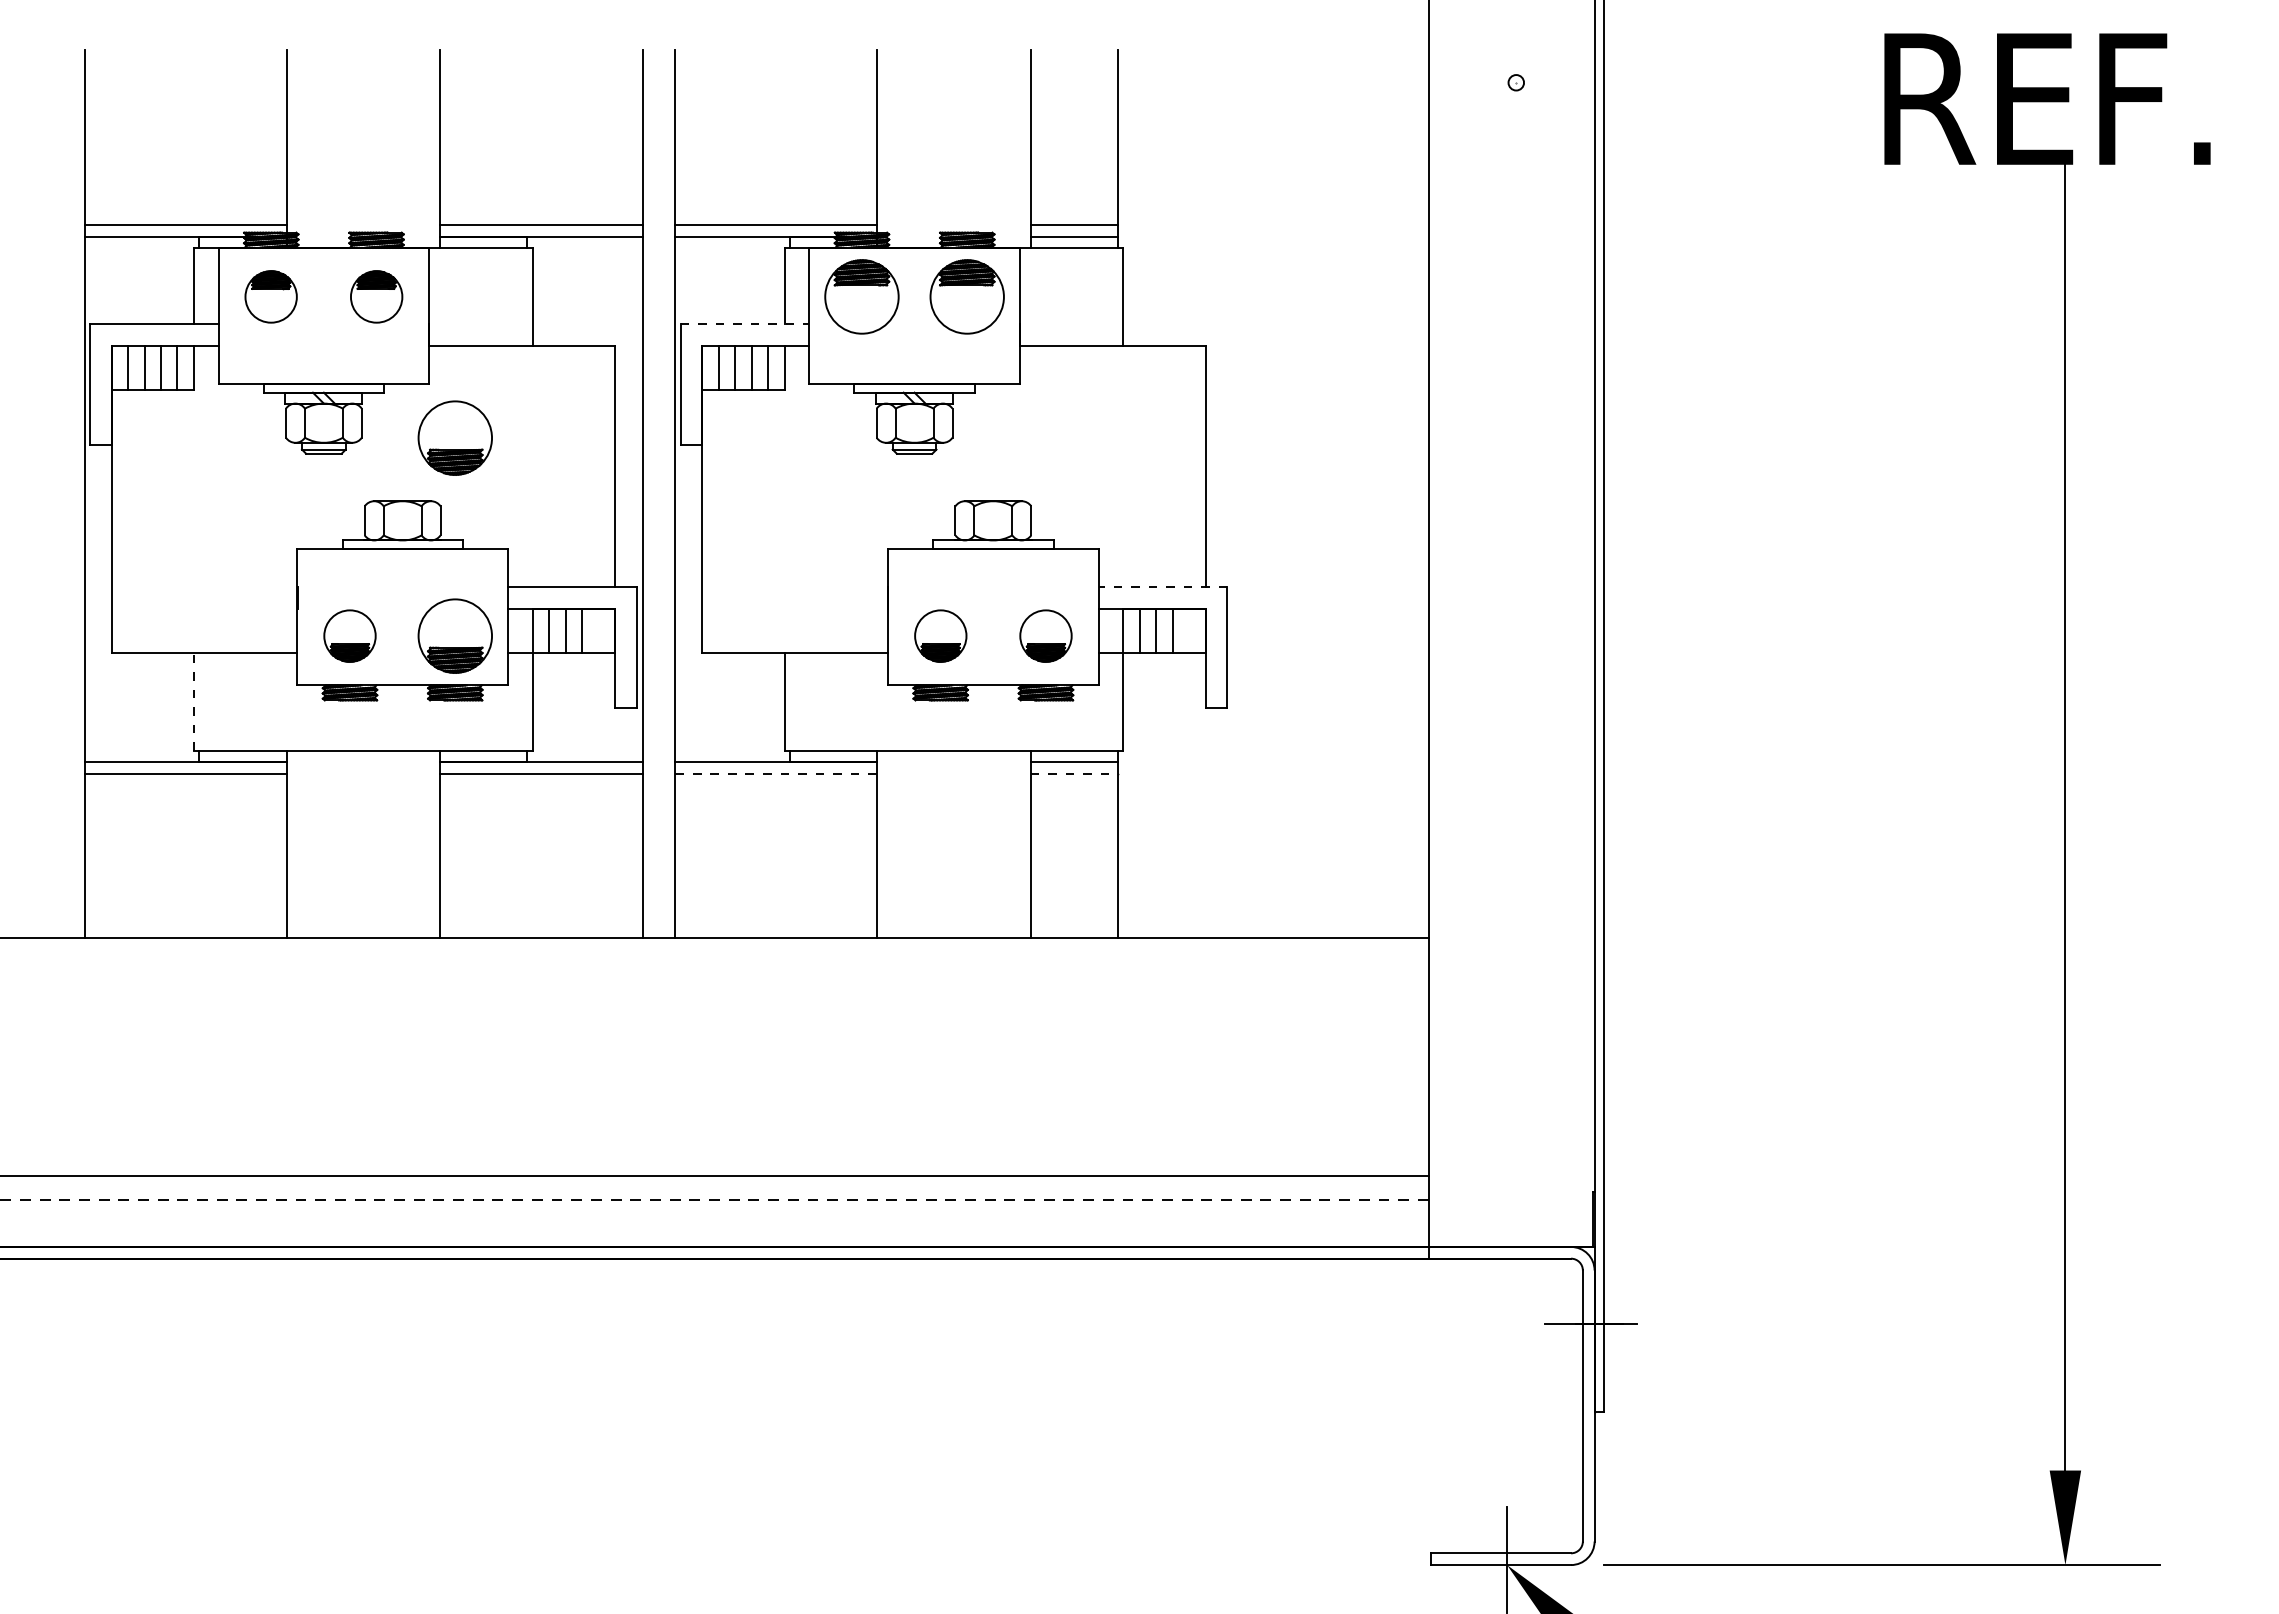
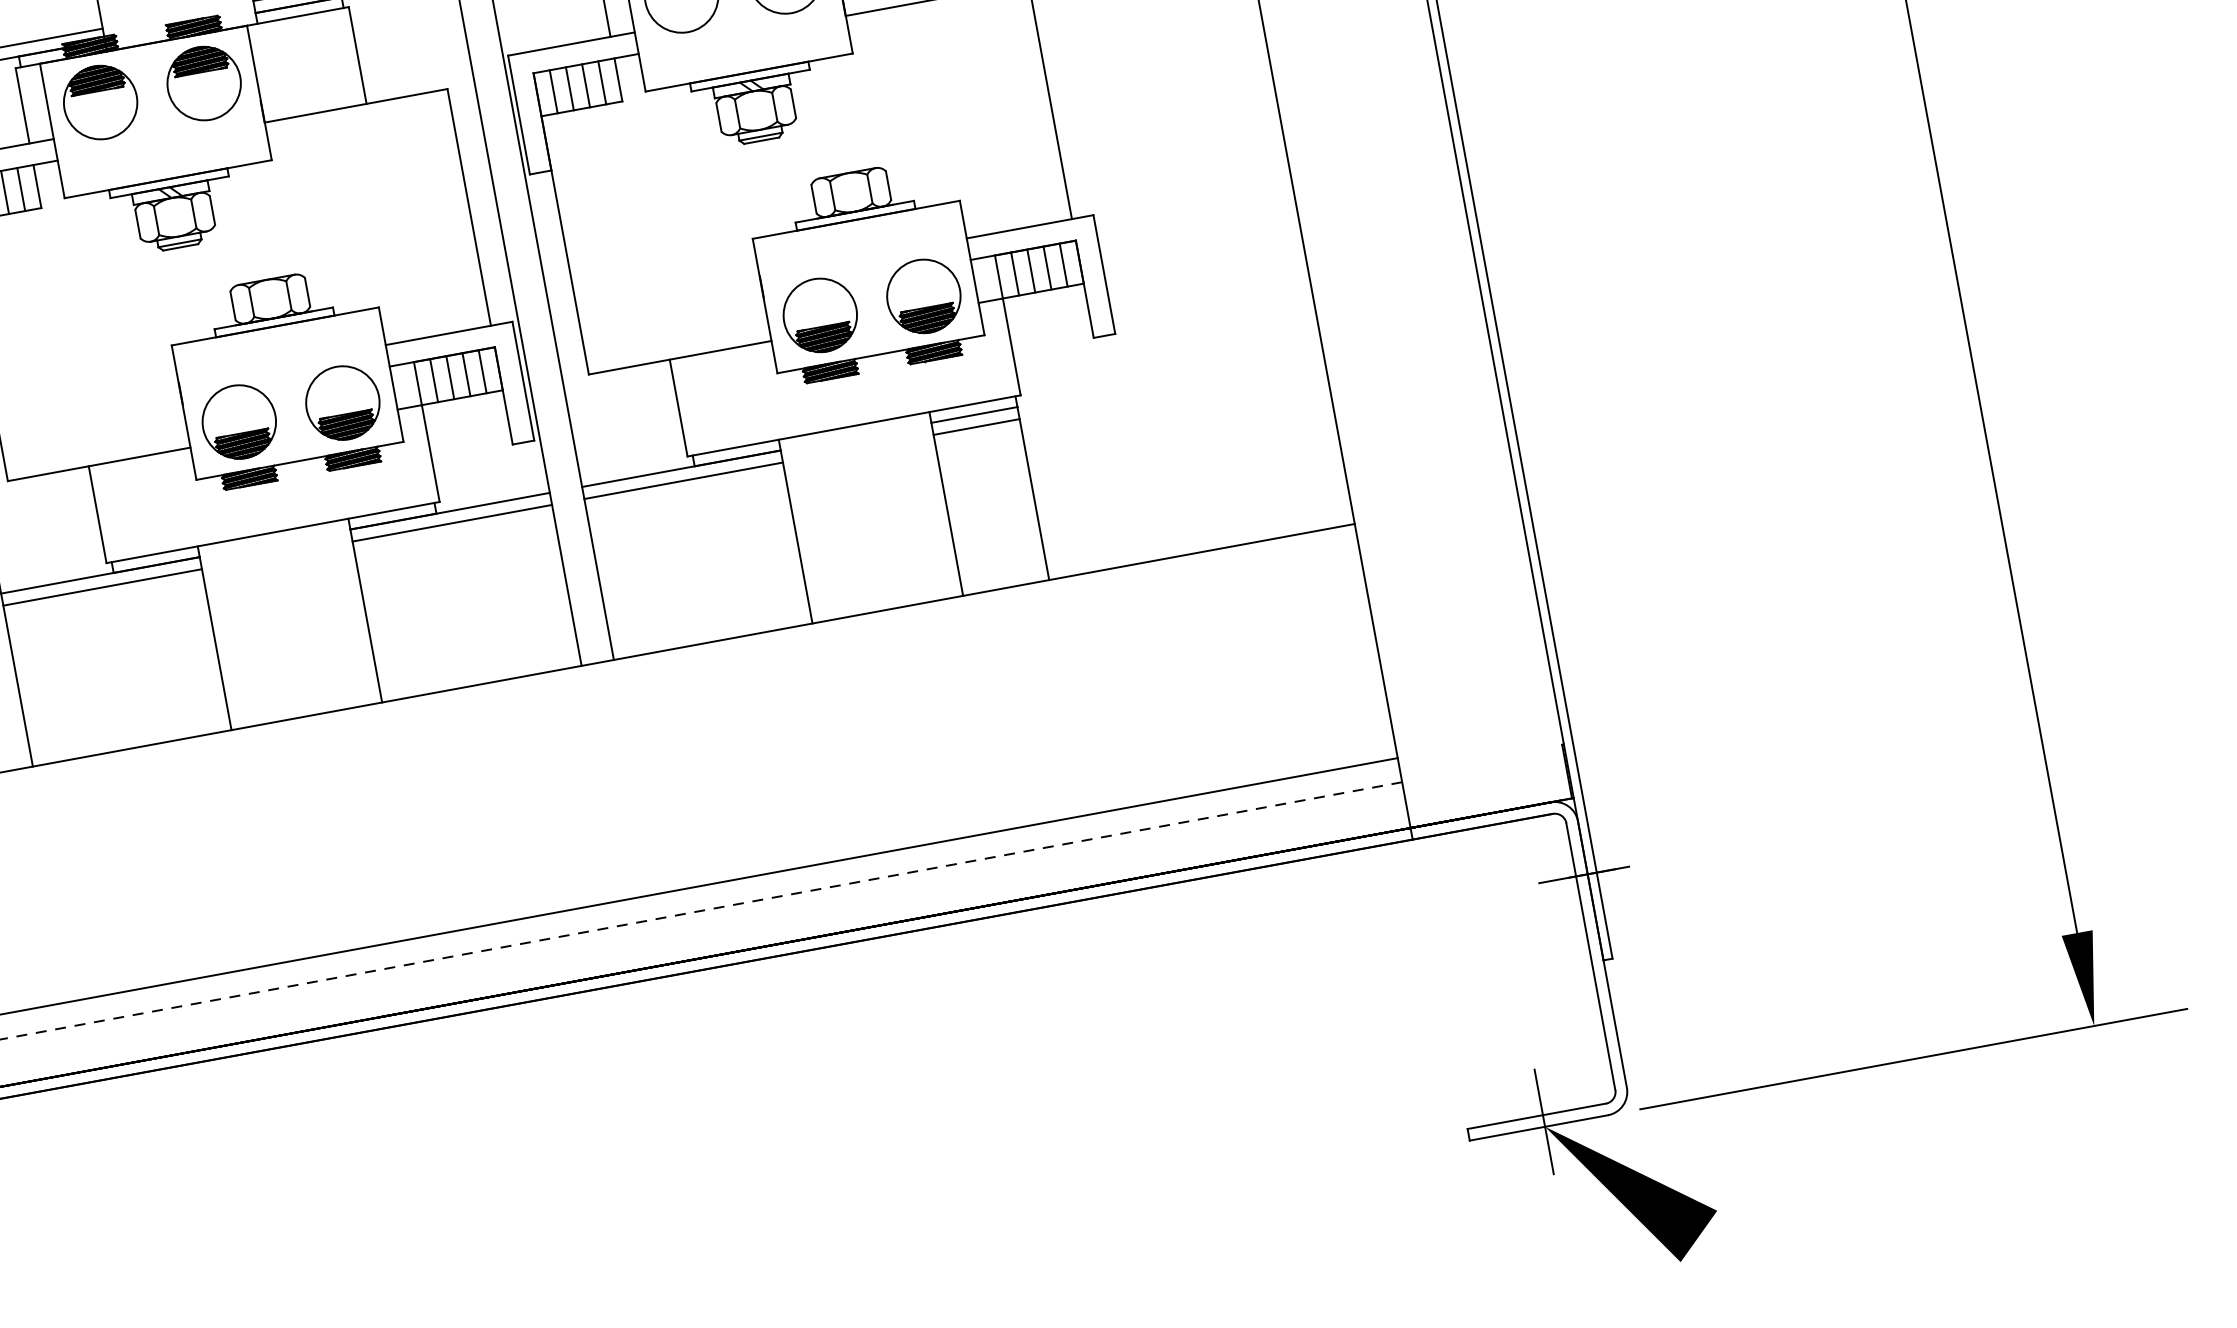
part: (270, 296) -> (99, 102), size x1.43
part: (376, 296) -> (204, 83), size x1.43
line: (745, 324) -> (572, 44), dashed -> solid
part: (454, 437) -> (306, 207), removed
line: (1162, 586) -> (1029, 226), dashed -> solid
line: (598, 630) -> (482, 371), added
line: (1189, 630) -> (1064, 264), added
part: (349, 635) -> (238, 421), size x1.43
part: (940, 635) -> (819, 314), size x1.43
part: (1045, 635) -> (923, 295), size x1.43
line: (193, 701) -> (97, 514), dashed -> solid
line: (776, 774) -> (683, 481), dashed -> solid
line: (1074, 774) -> (976, 427), dashed -> solid

